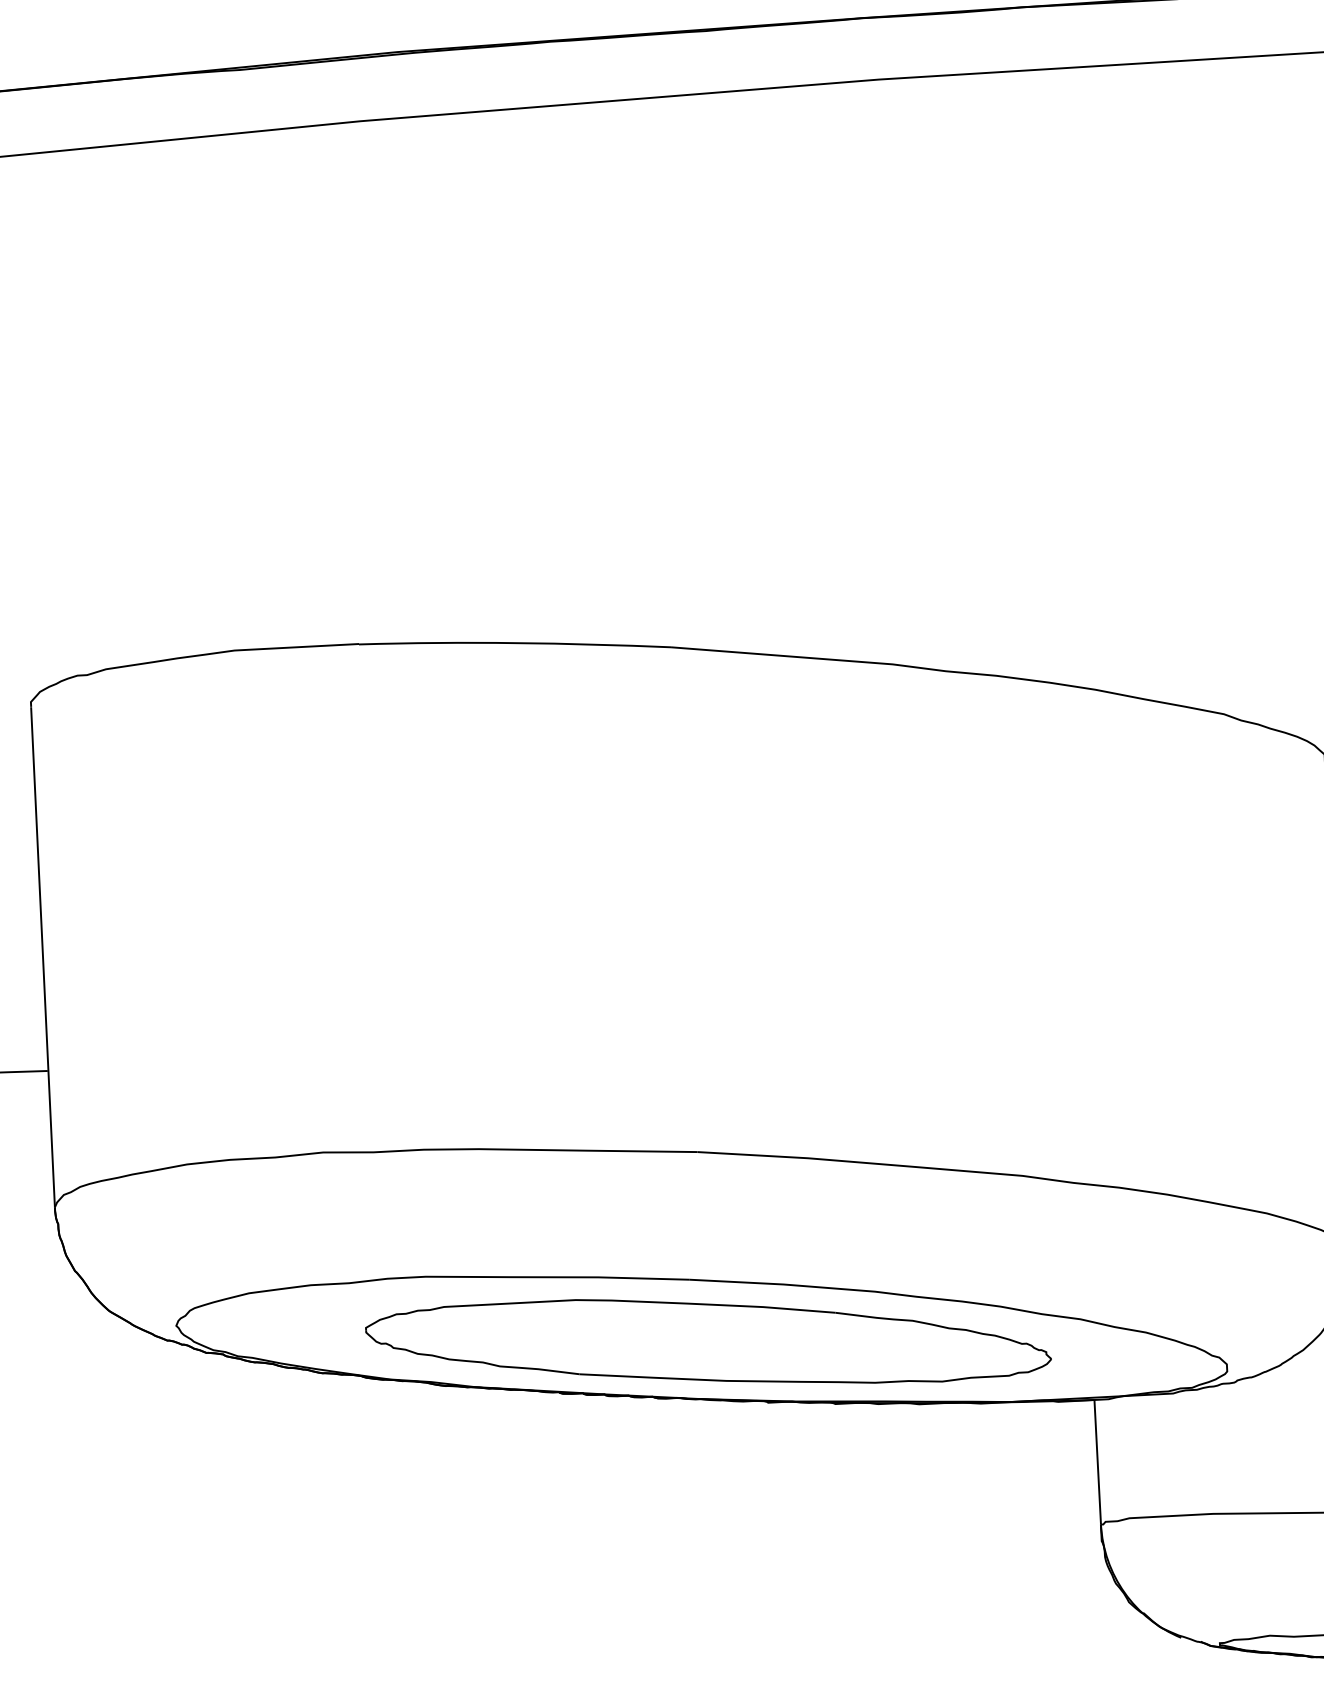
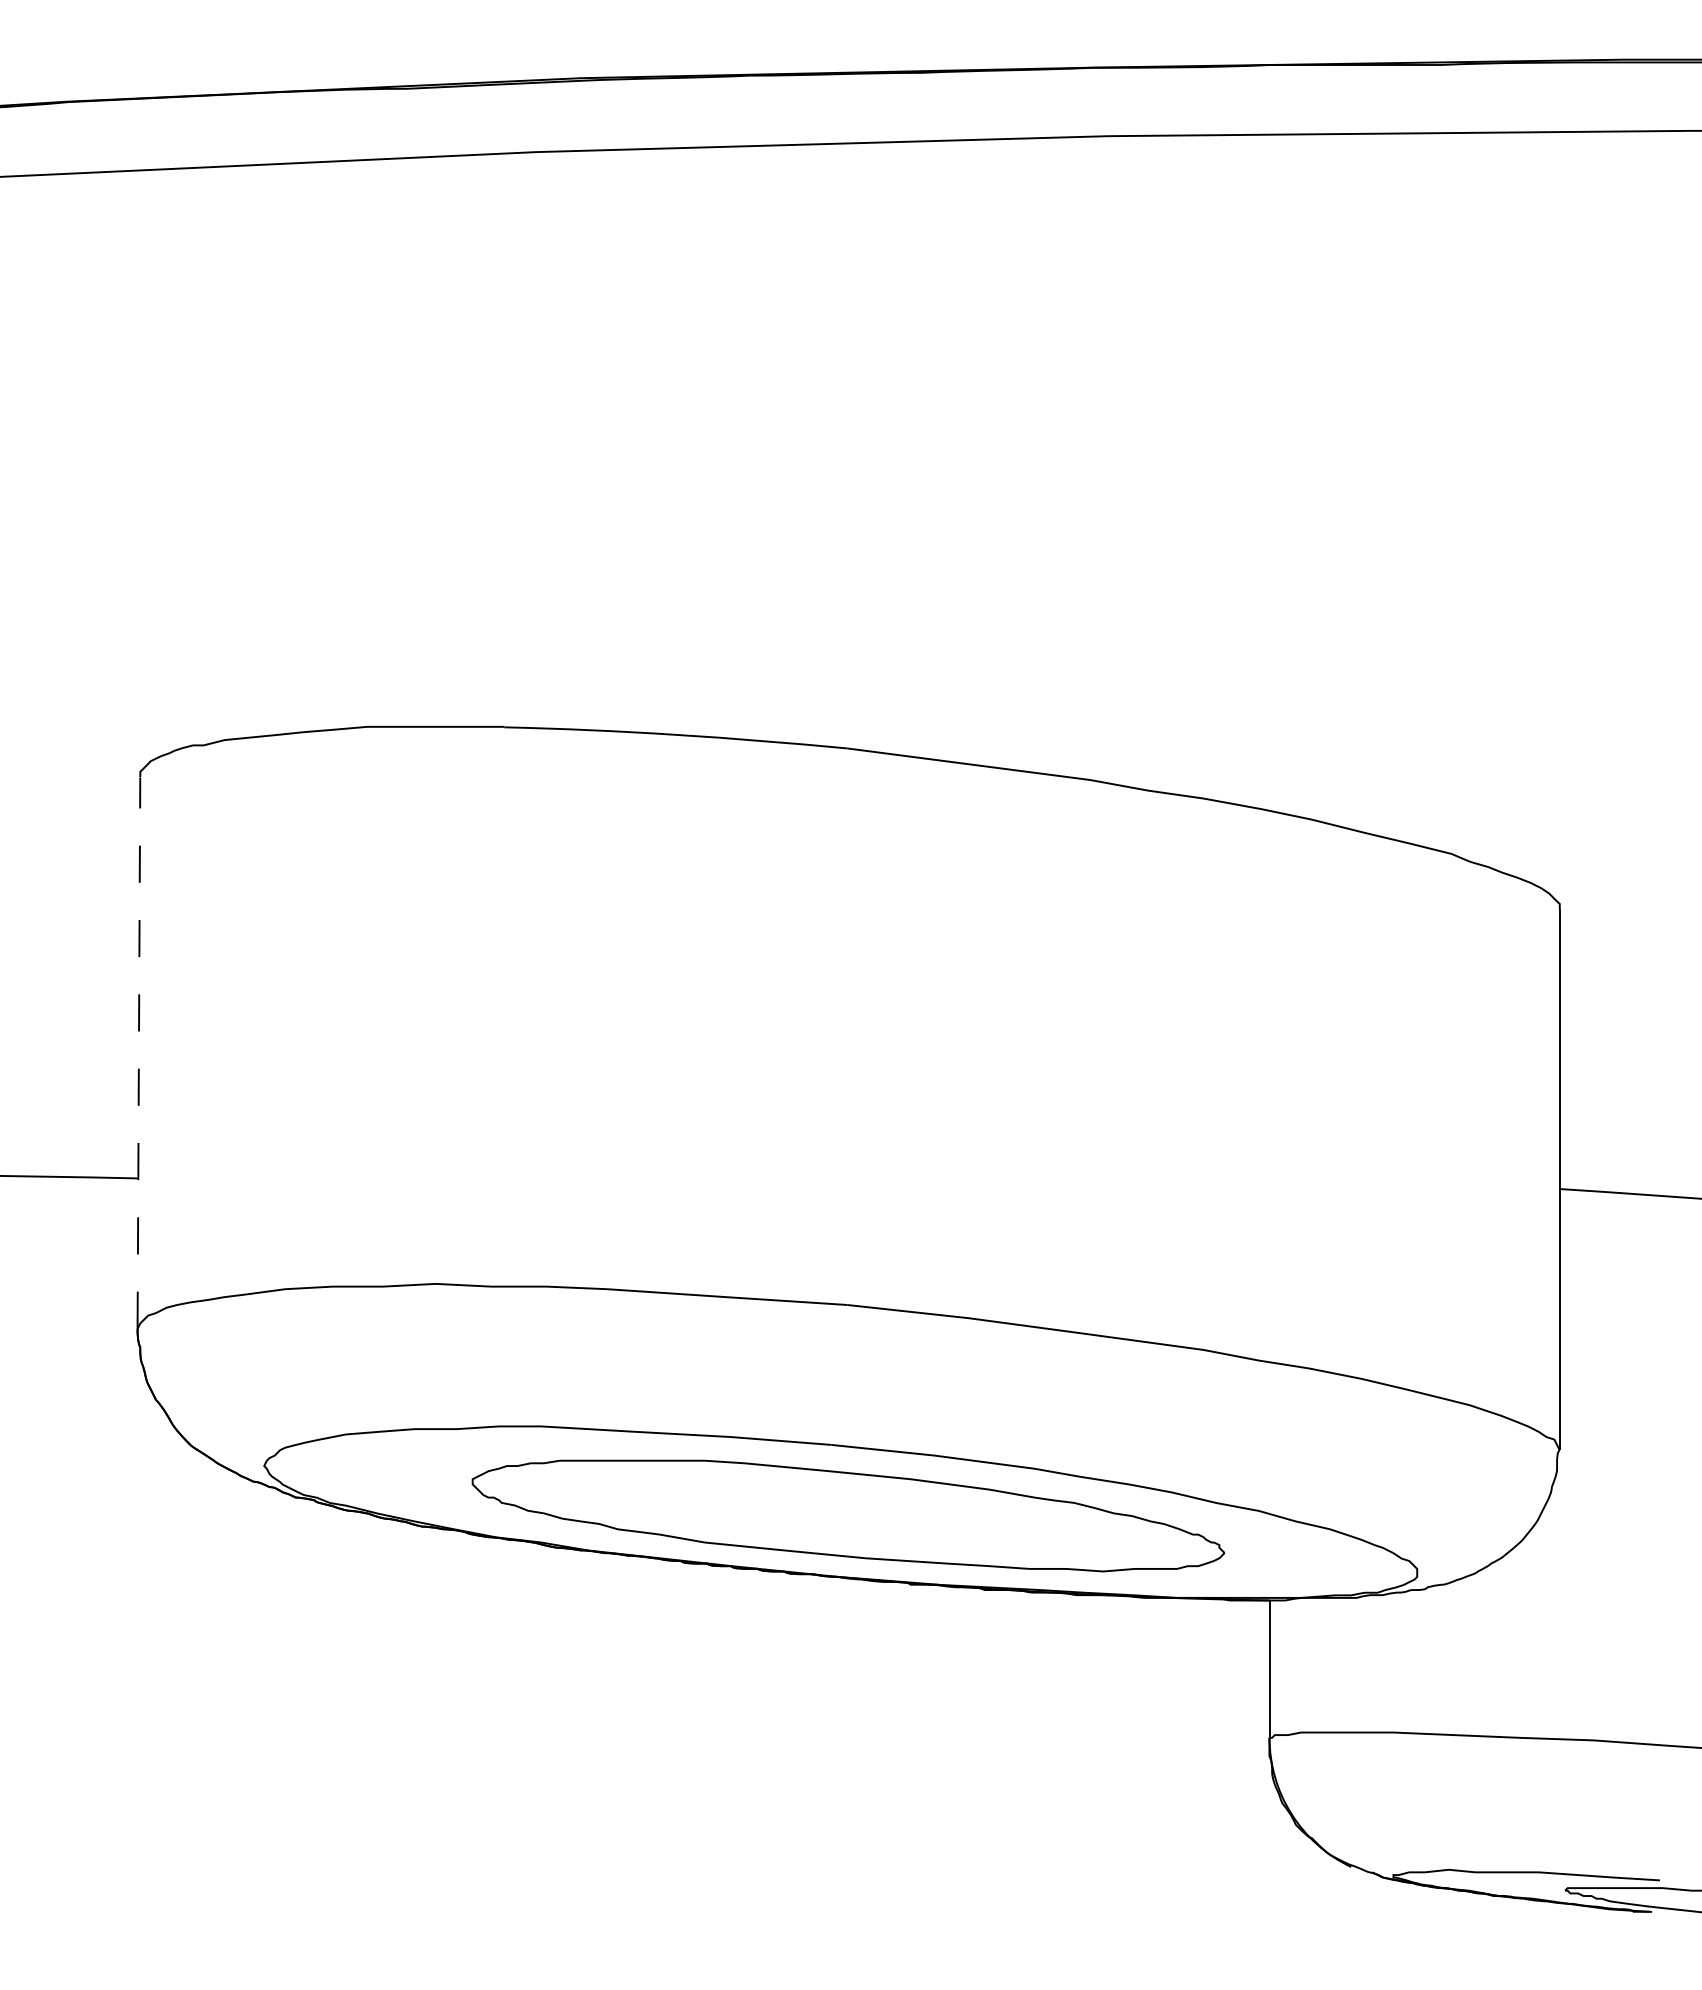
line: (42, 957) -> (138, 1053), solid -> dashed

